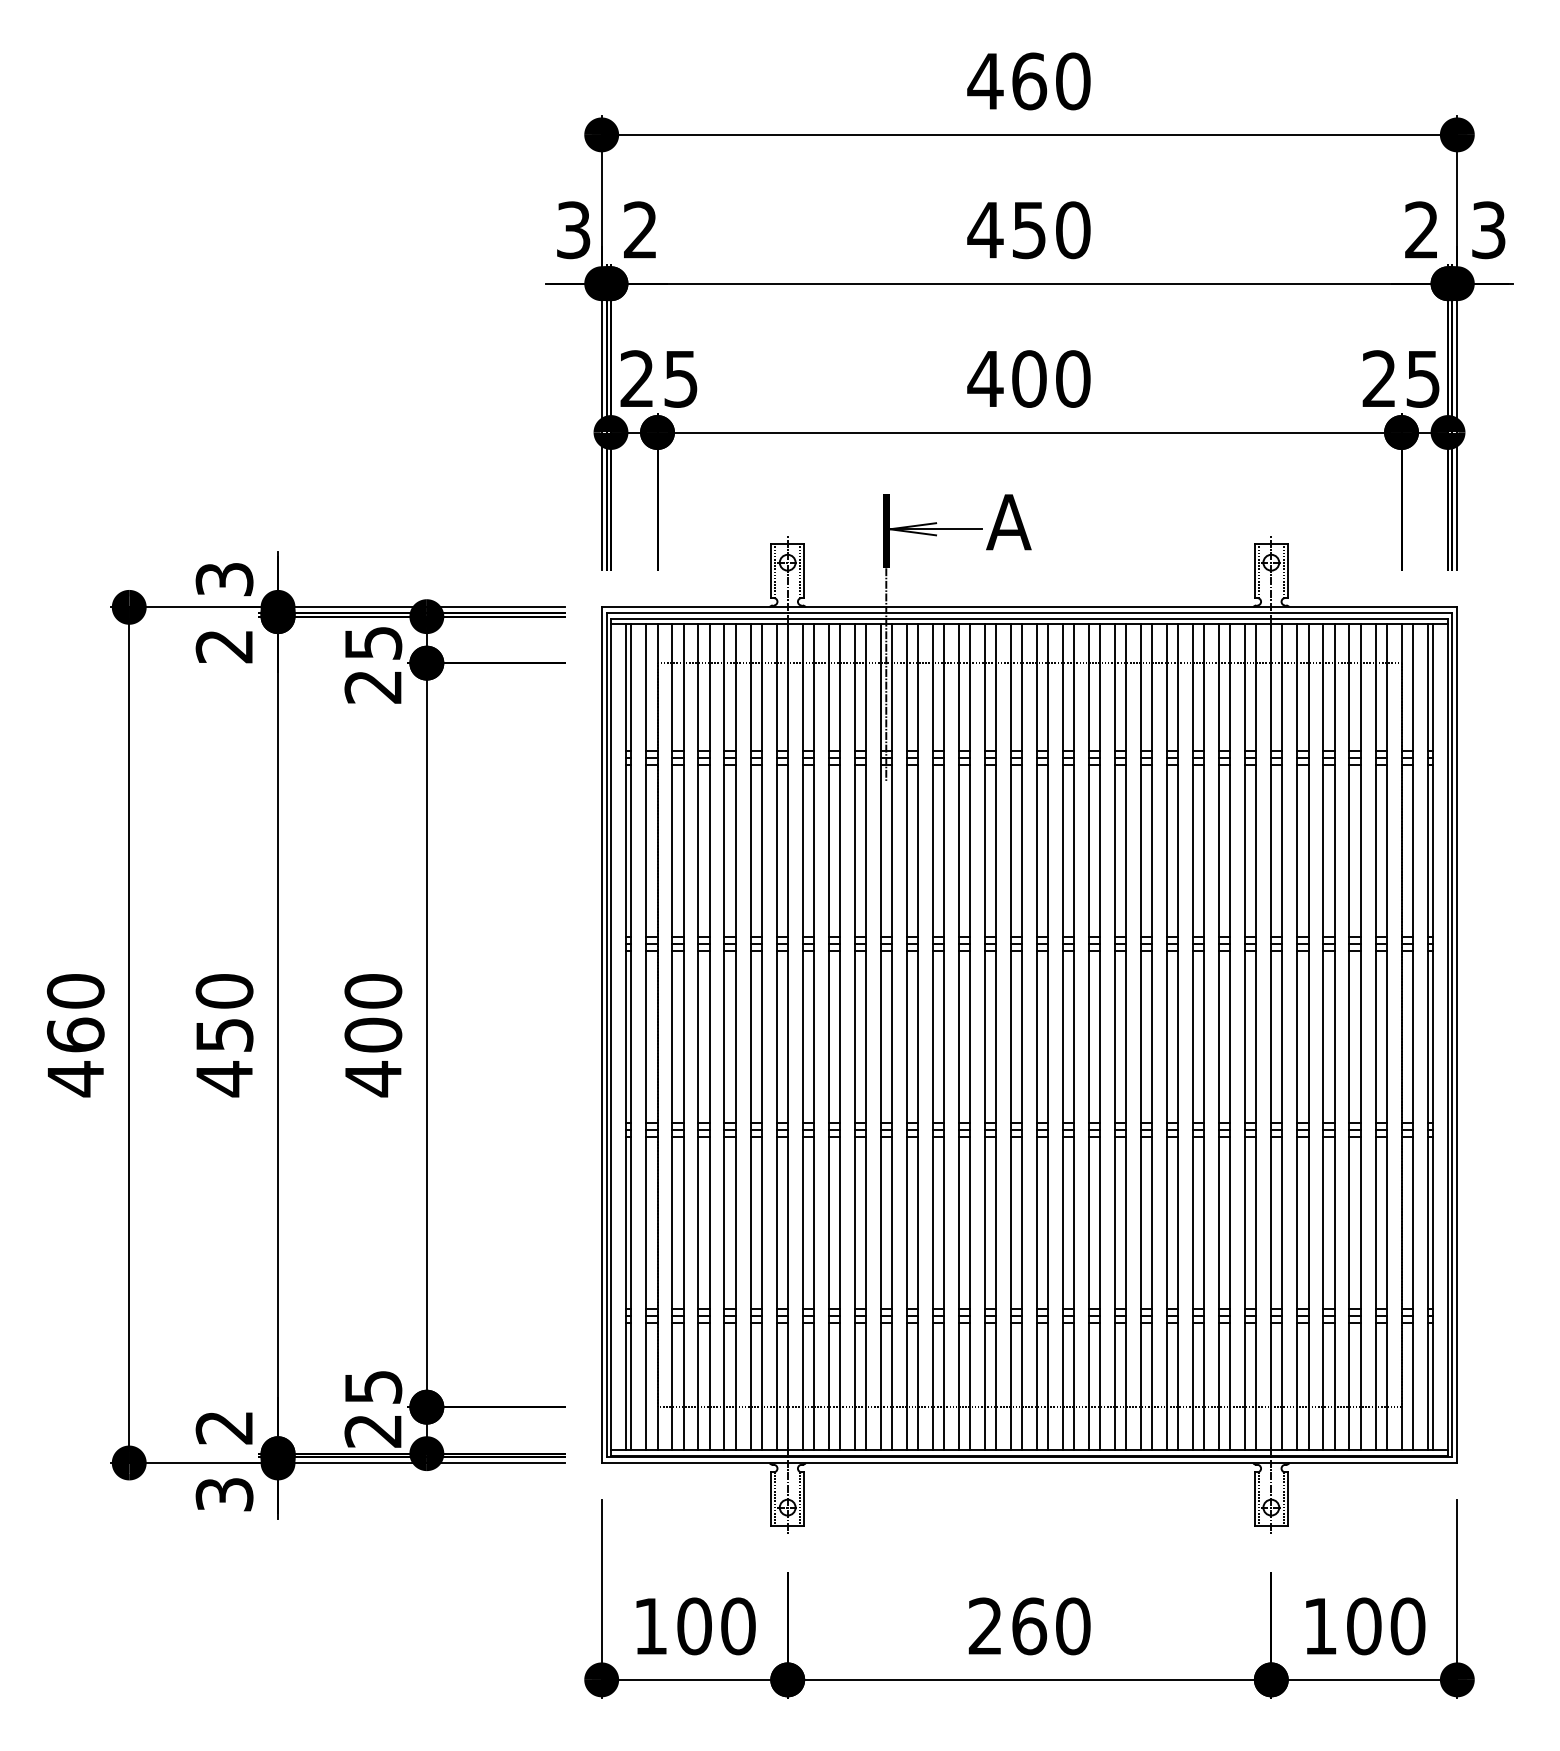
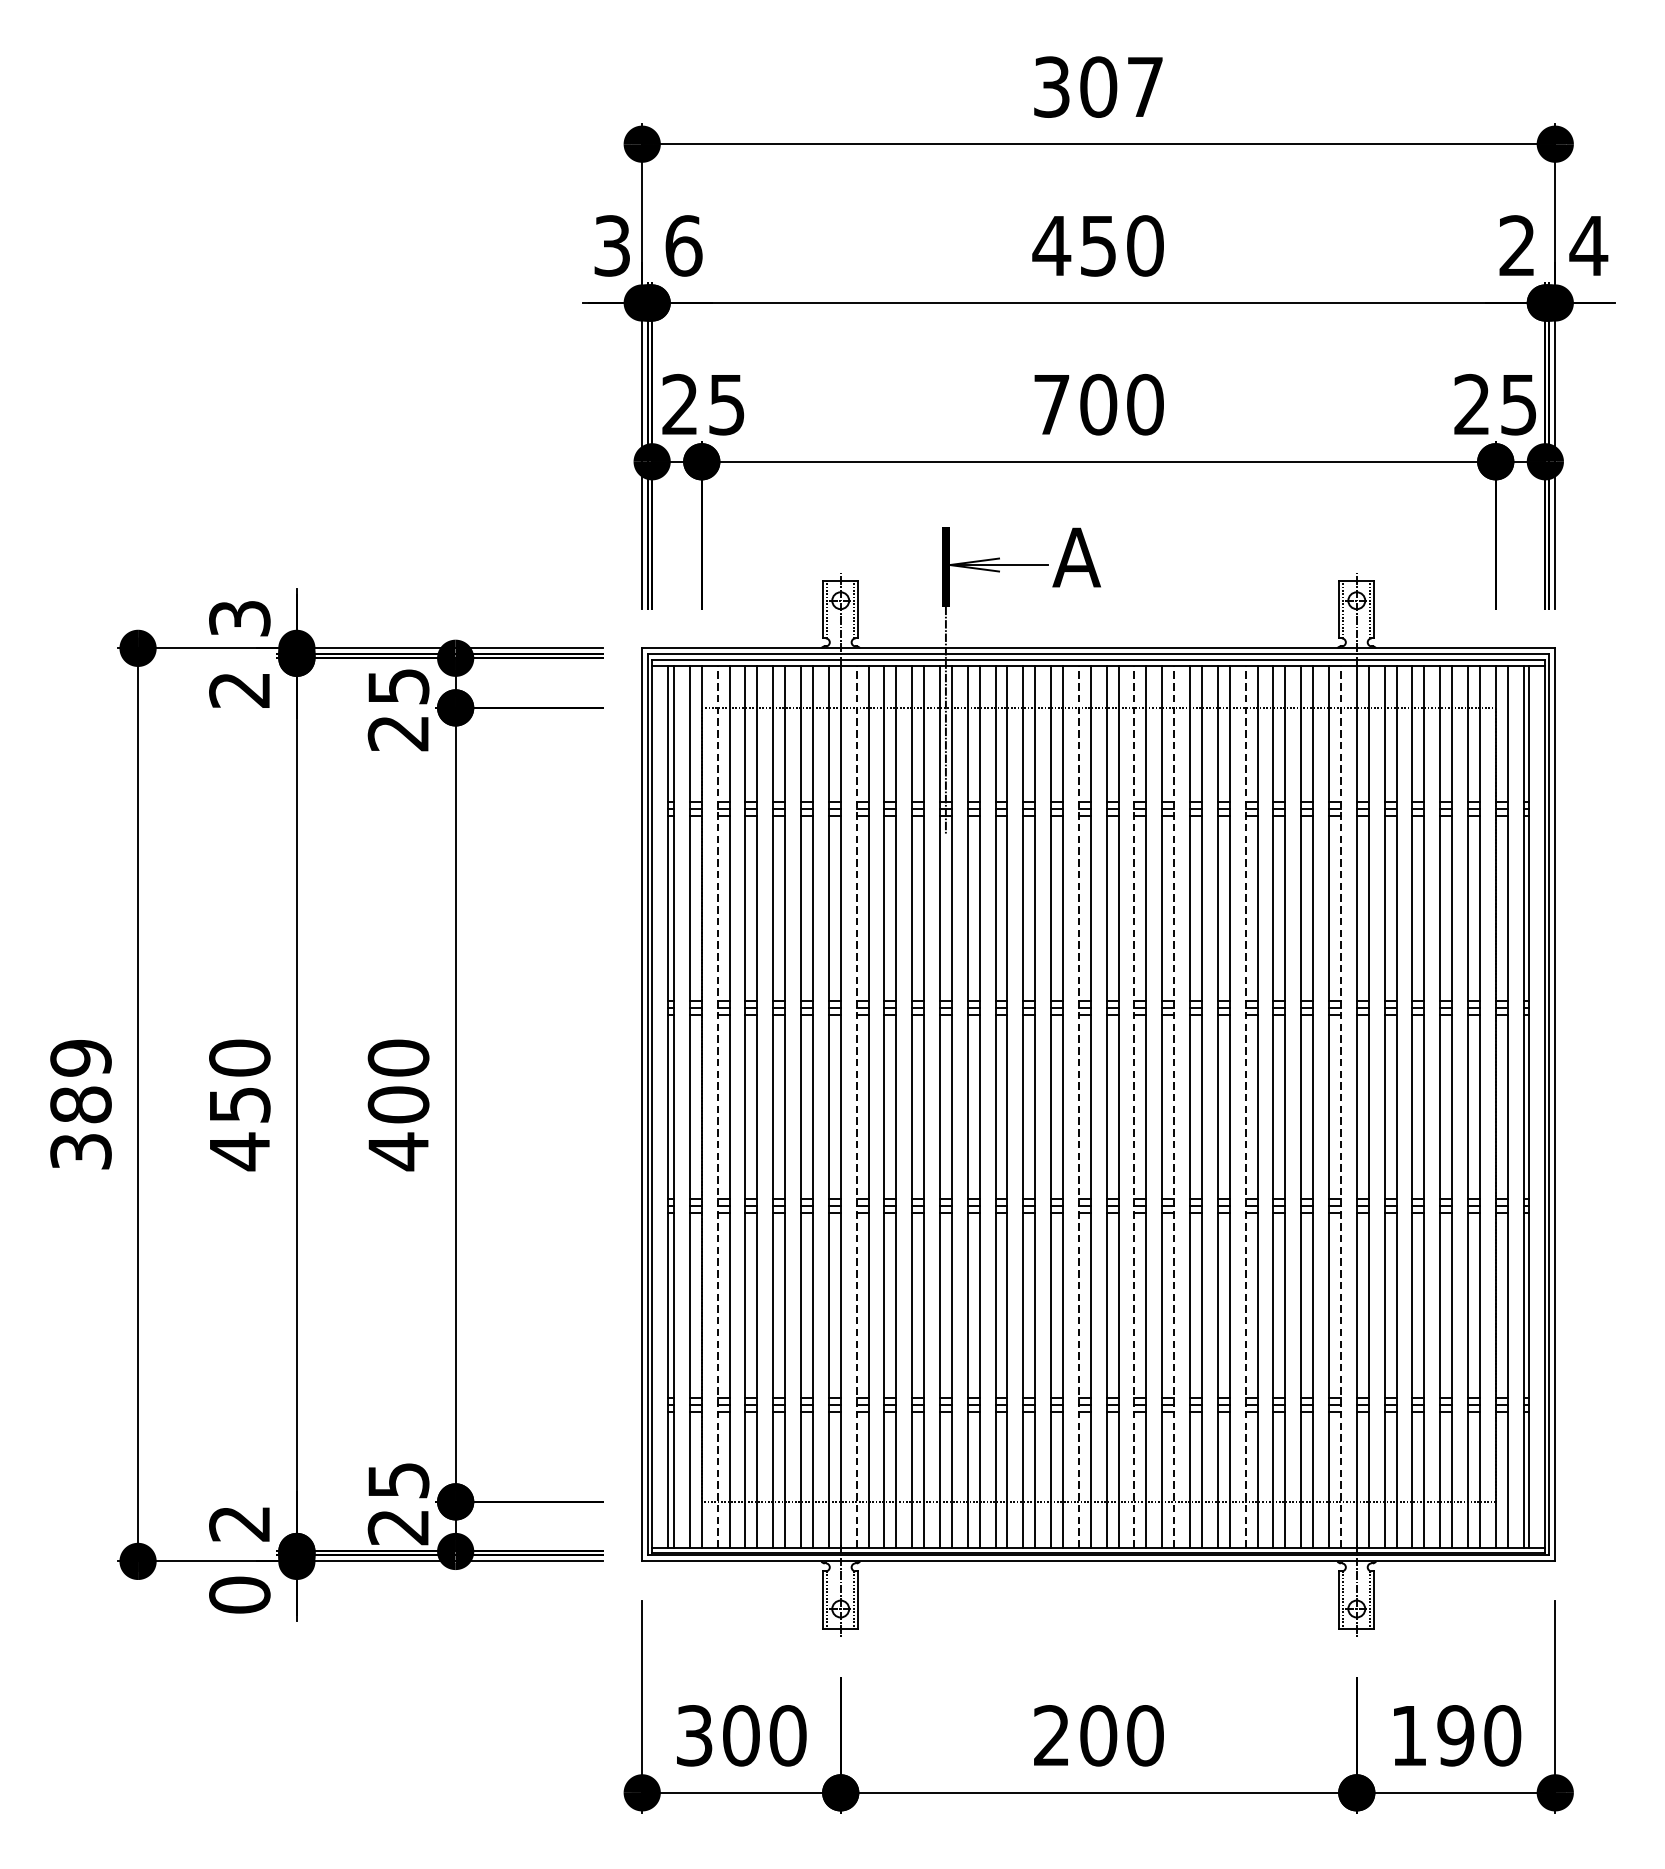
text: (1028, 81) -> (1097, 87), 460 -> 307
text: (640, 230) -> (683, 246), 2 -> 6
text: (1488, 230) -> (1588, 246), 3 -> 4
text: (985, 378) -> (1051, 404), 400 -> 700
text: (75, 1035) -> (80, 1105), 460 -> 389
line: (672, 1037) -> (717, 1107), solid -> dashed
line: (802, 1037) -> (856, 1107), solid -> dashed
line: (1010, 1037) -> (1078, 1107), solid -> dashed
line: (1063, 1037) -> (1135, 1107), solid -> dashed
line: (1100, 1037) -> (1174, 1107), solid -> dashed
line: (1167, 1037) -> (1246, 1107), solid -> dashed
line: (1256, 1037) -> (1340, 1107), solid -> dashed
text: (224, 1494) -> (239, 1595), 3 -> 0
text: (650, 1626) -> (694, 1735), 100 -> 300
text: (1029, 1626) -> (1098, 1735), 260 -> 200
text: (1363, 1626) -> (1455, 1735), 100 -> 190

